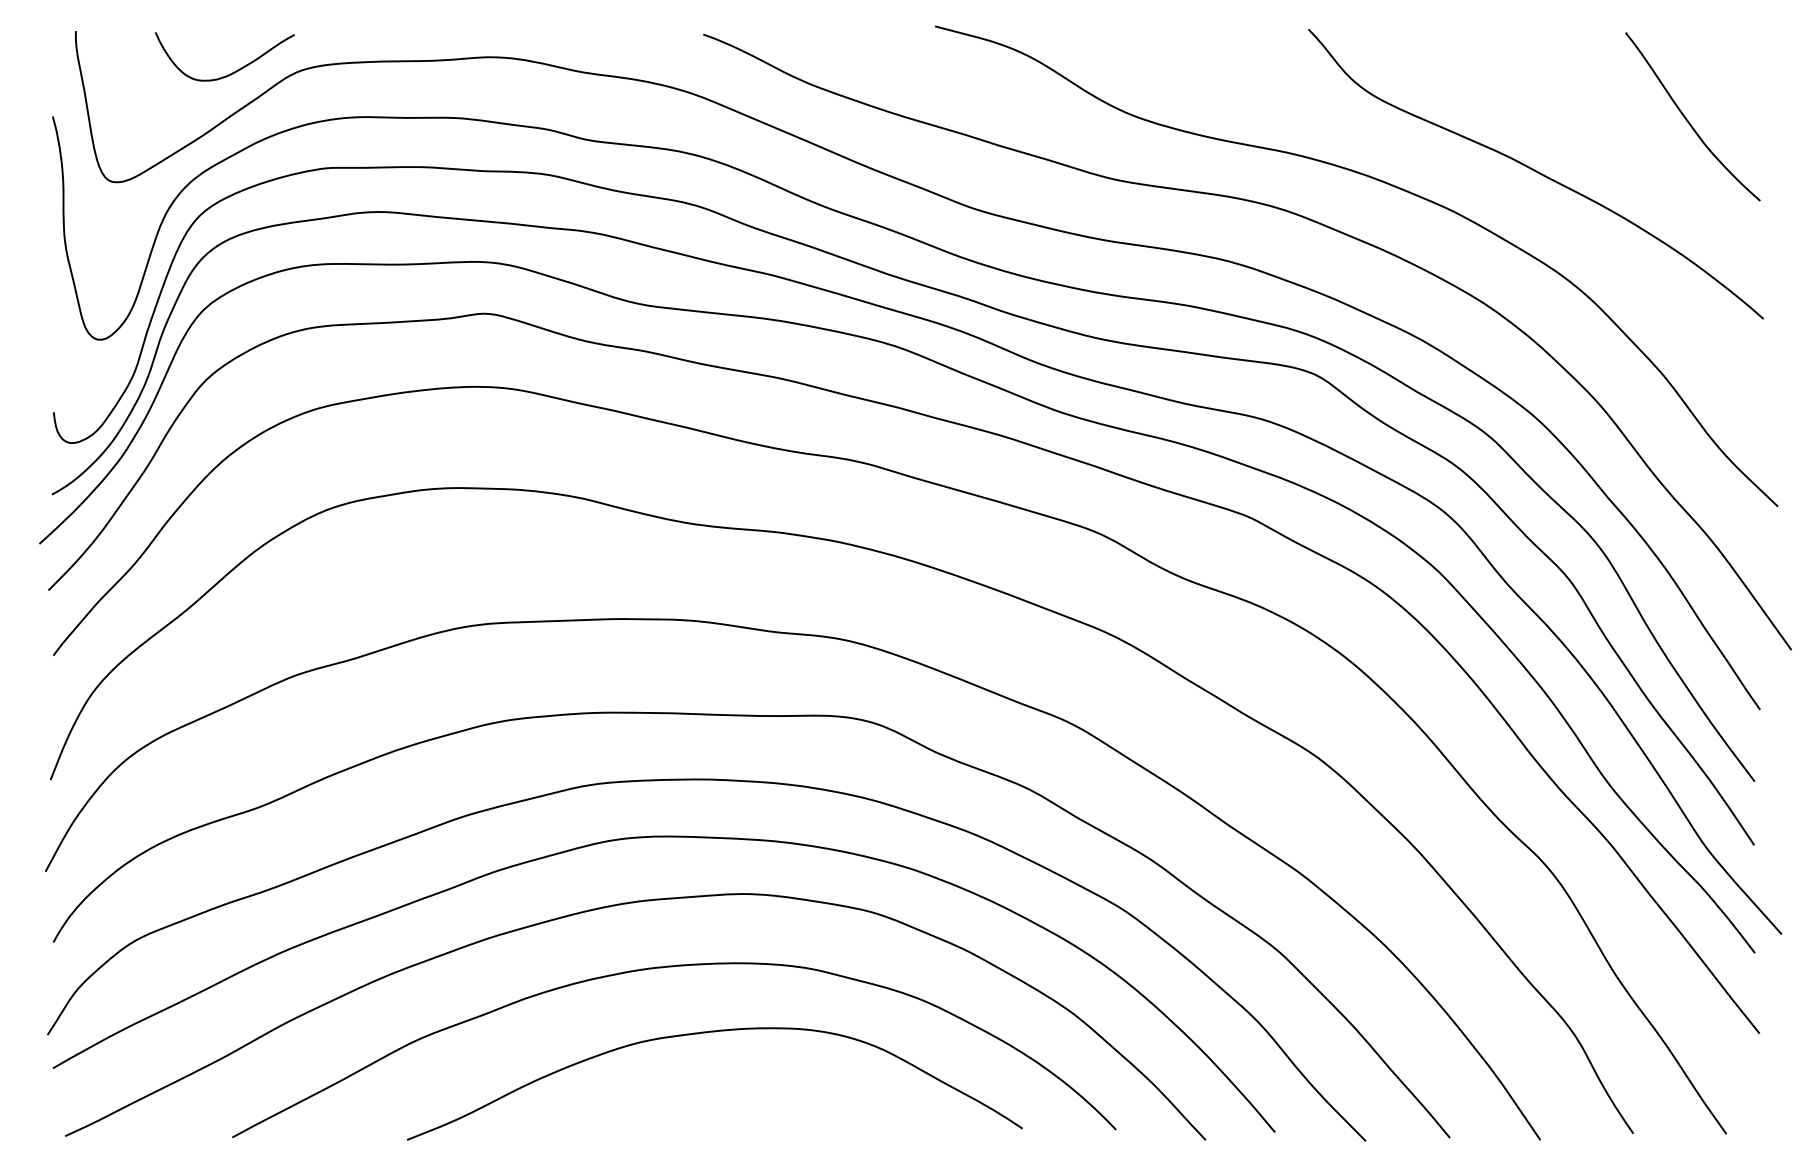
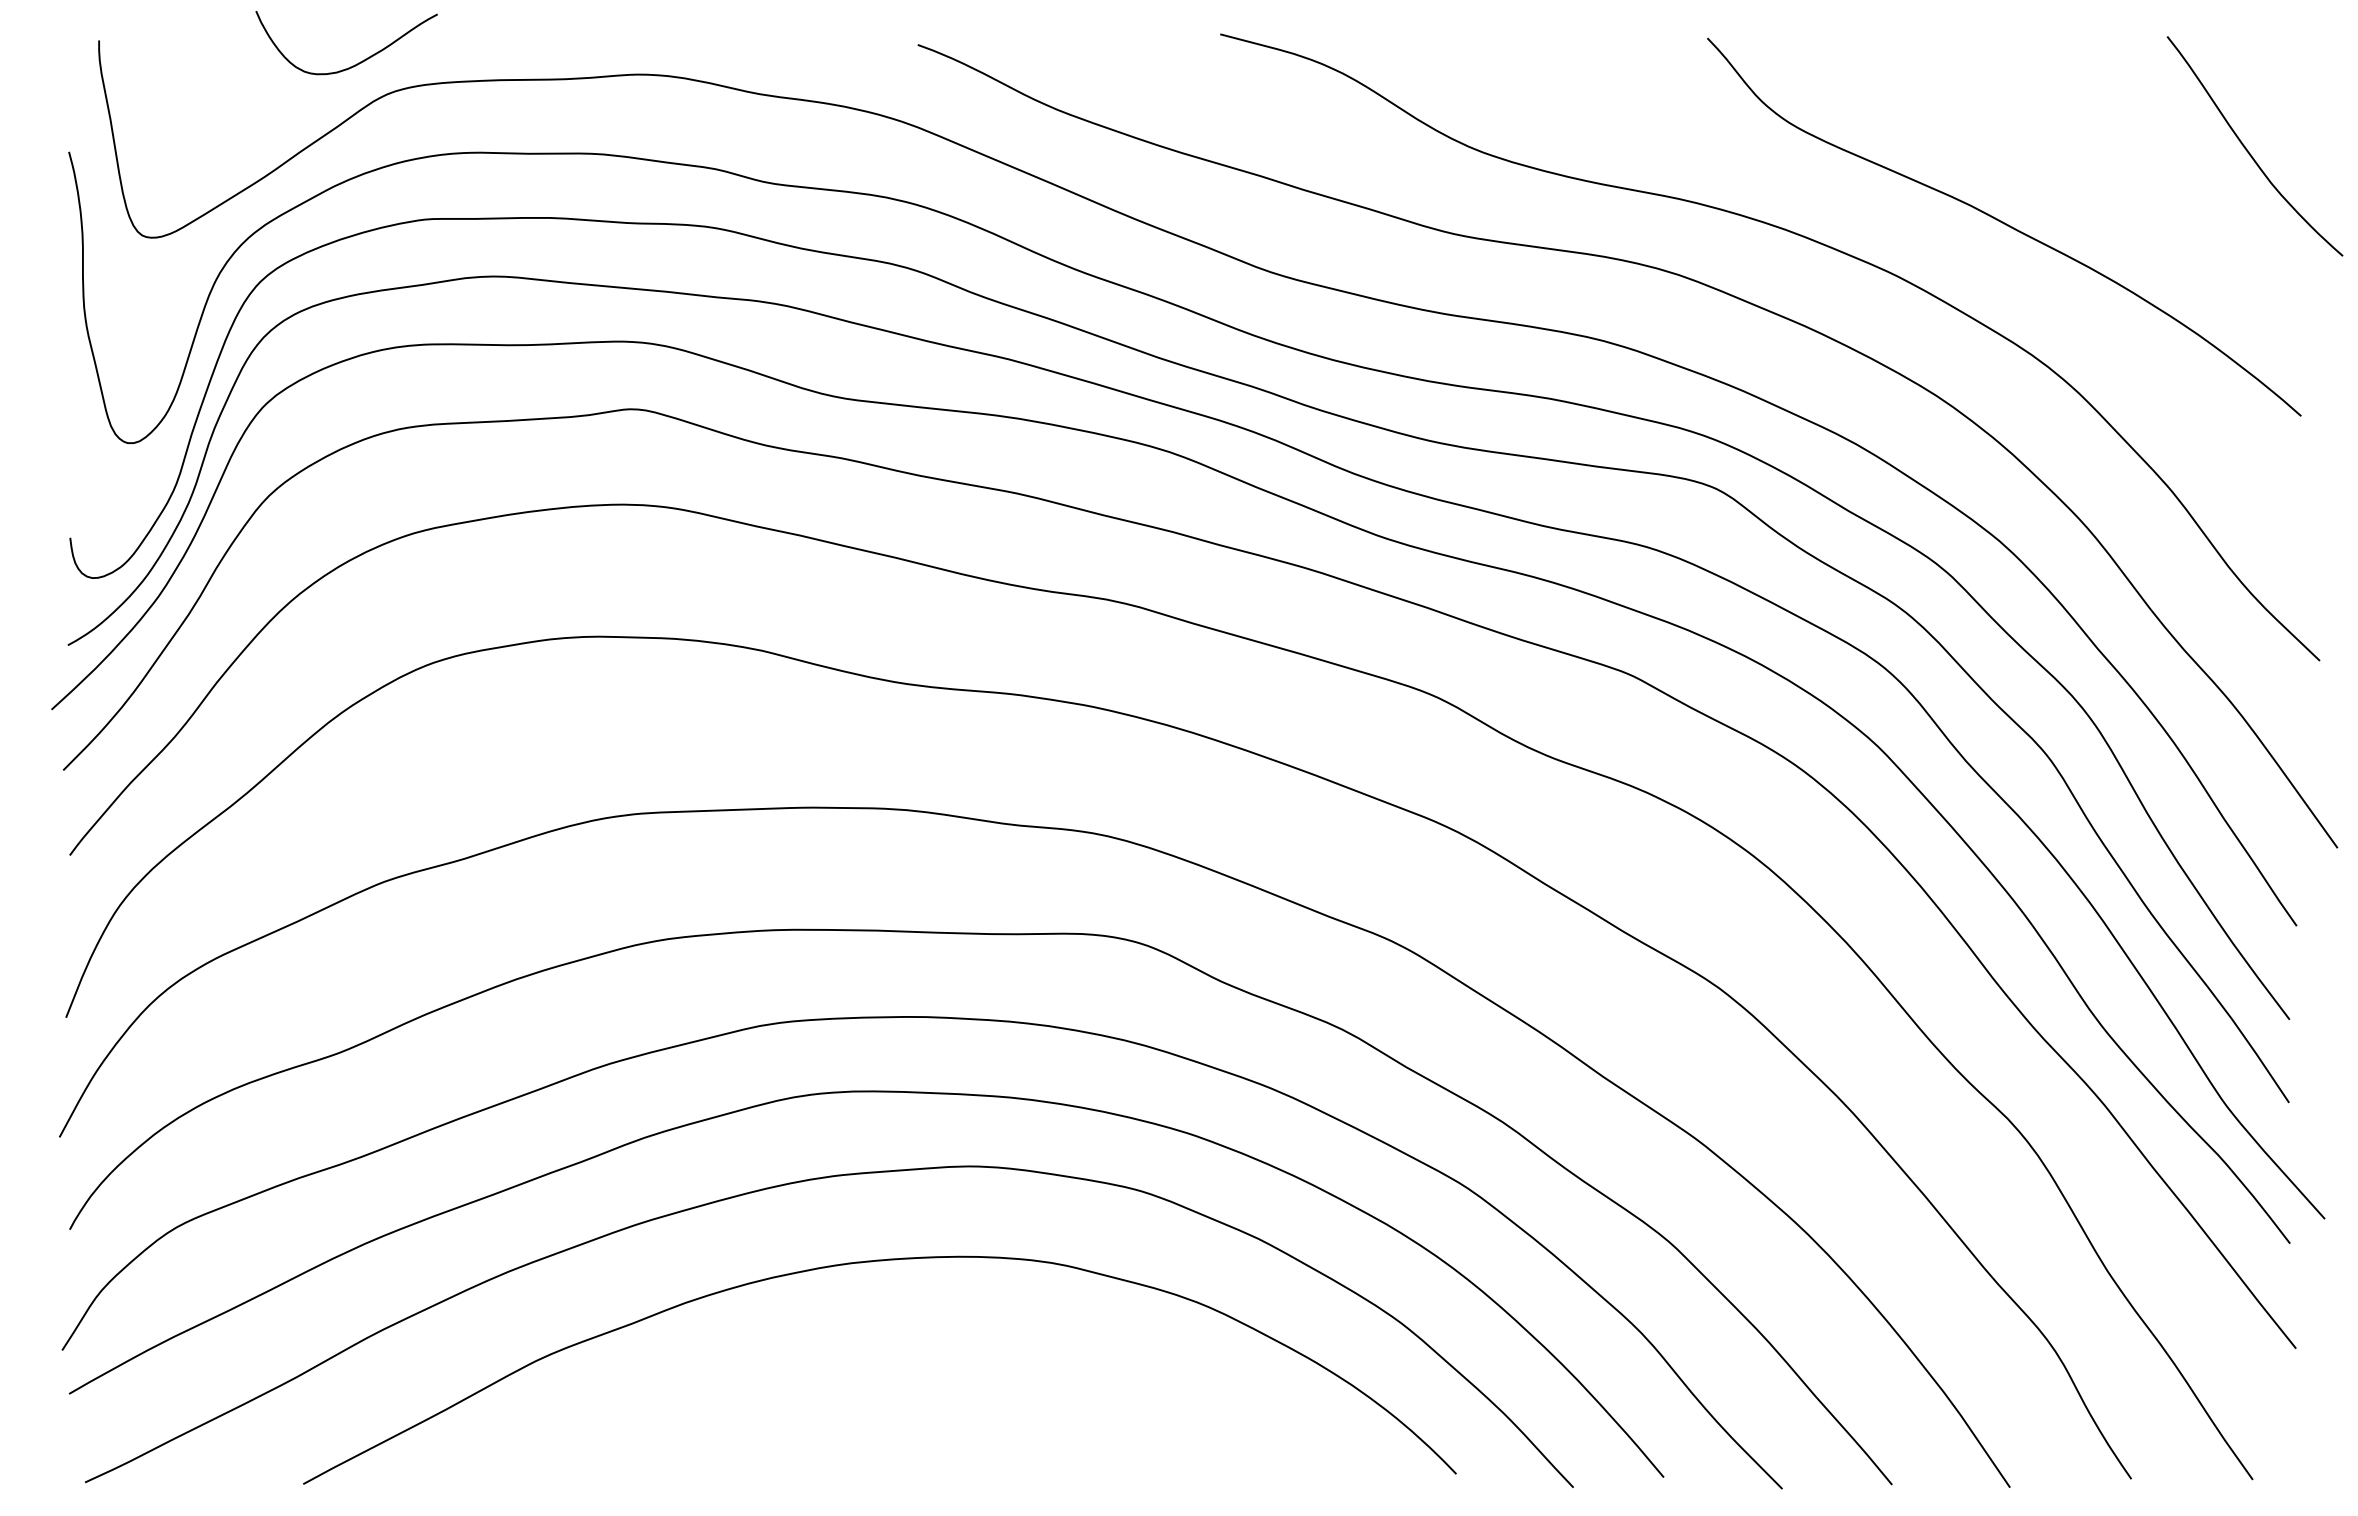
curve: (232, 72) -> (356, 63), moved
curve: (1687, 120) -> (2248, 150), moved
curve: (709, 1032) -> (926, 1347), removed

